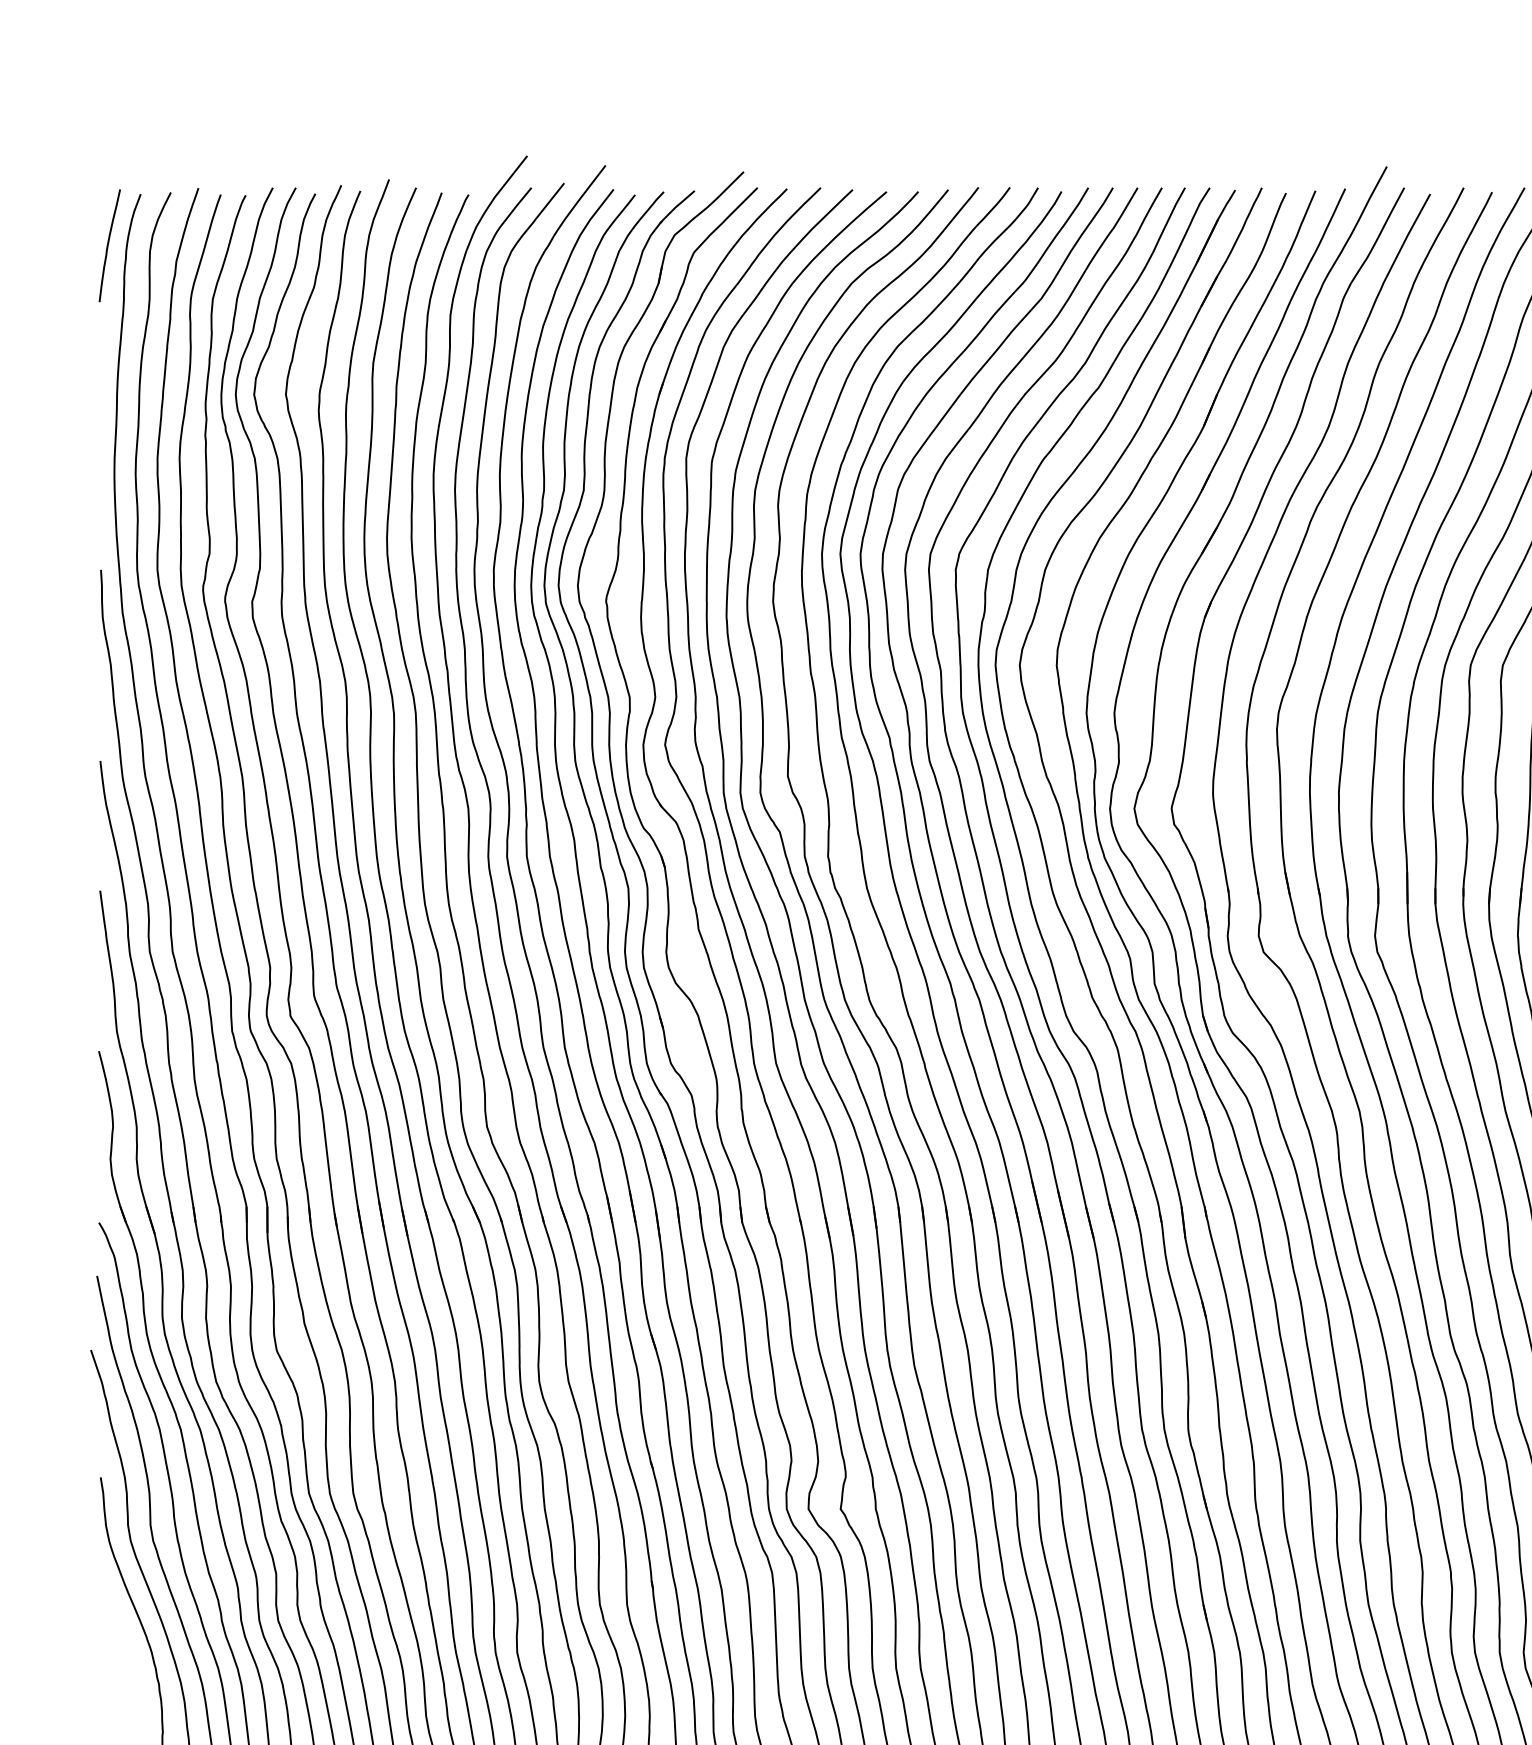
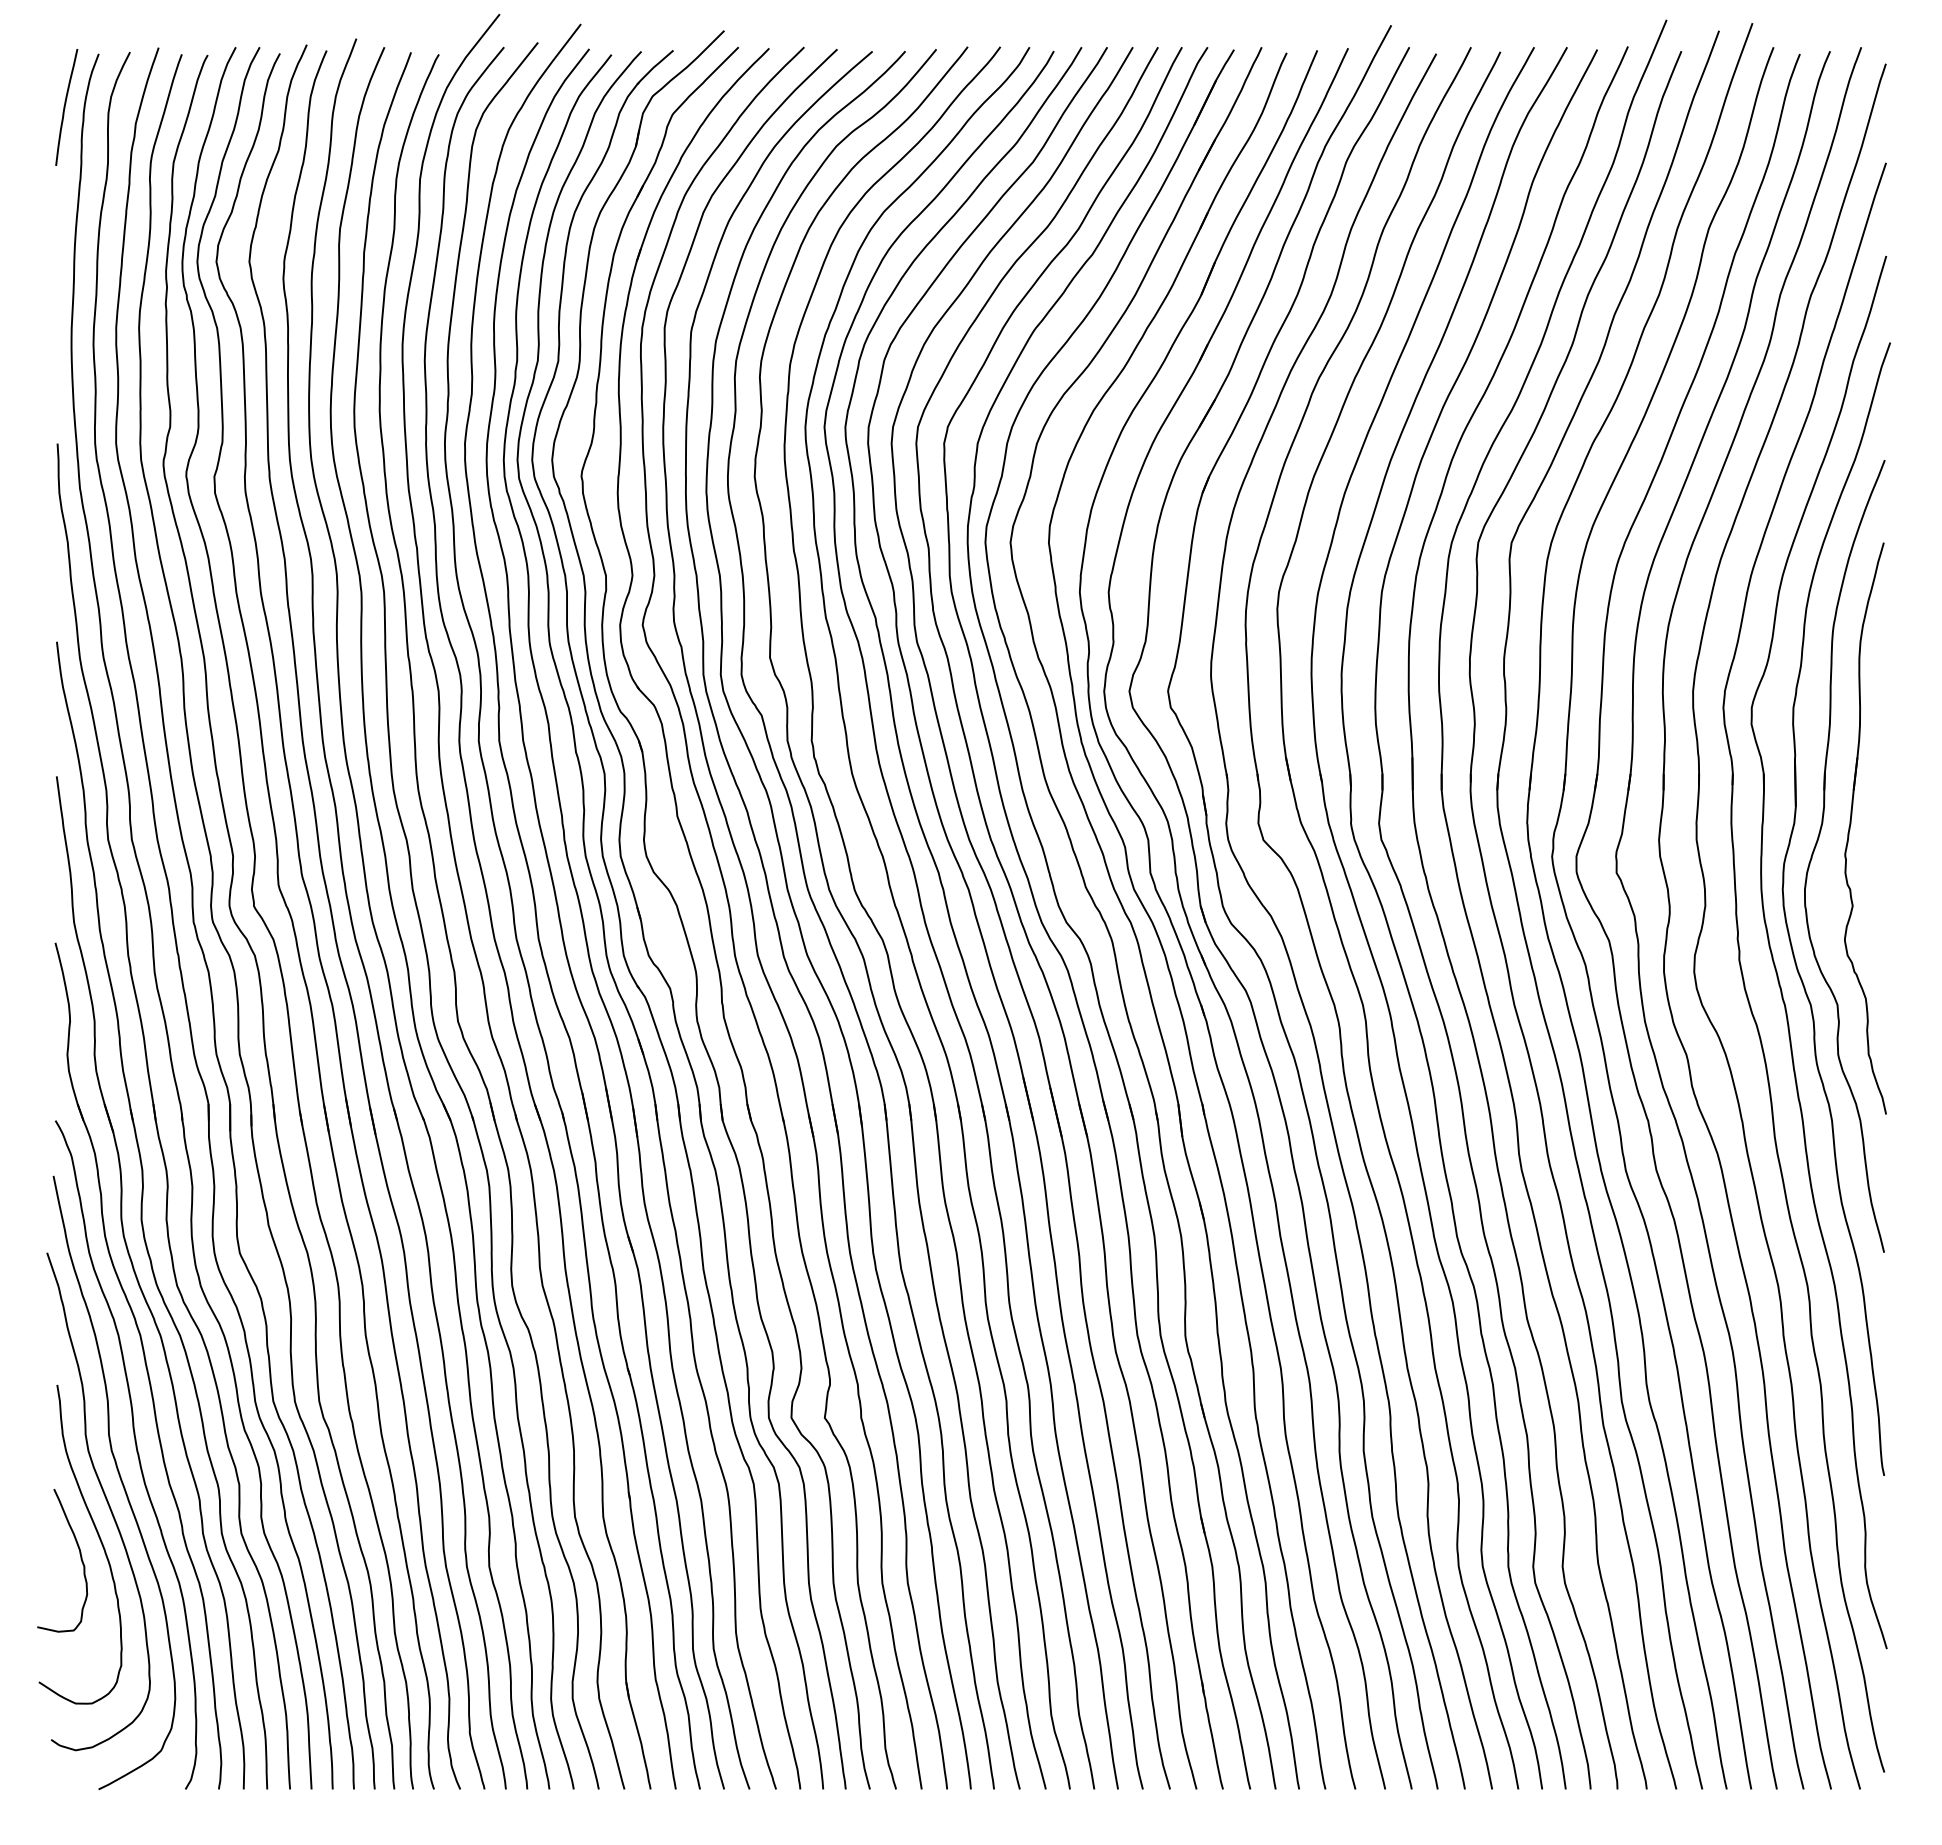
curve: (122, 1640) -> (79, 1554), added

